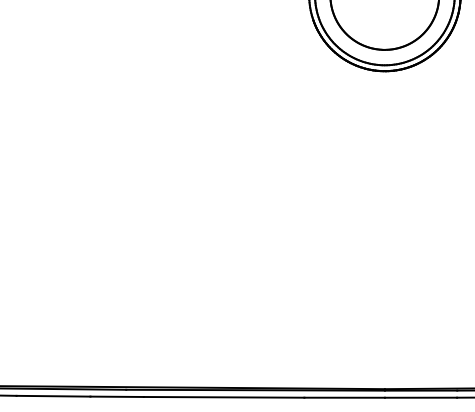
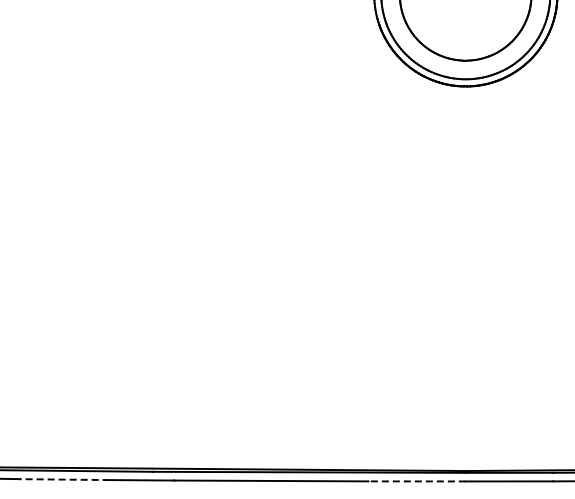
line: (53, 396) -> (64, 479), solid -> dashed
line: (344, 397) -> (417, 481), solid -> dashed

